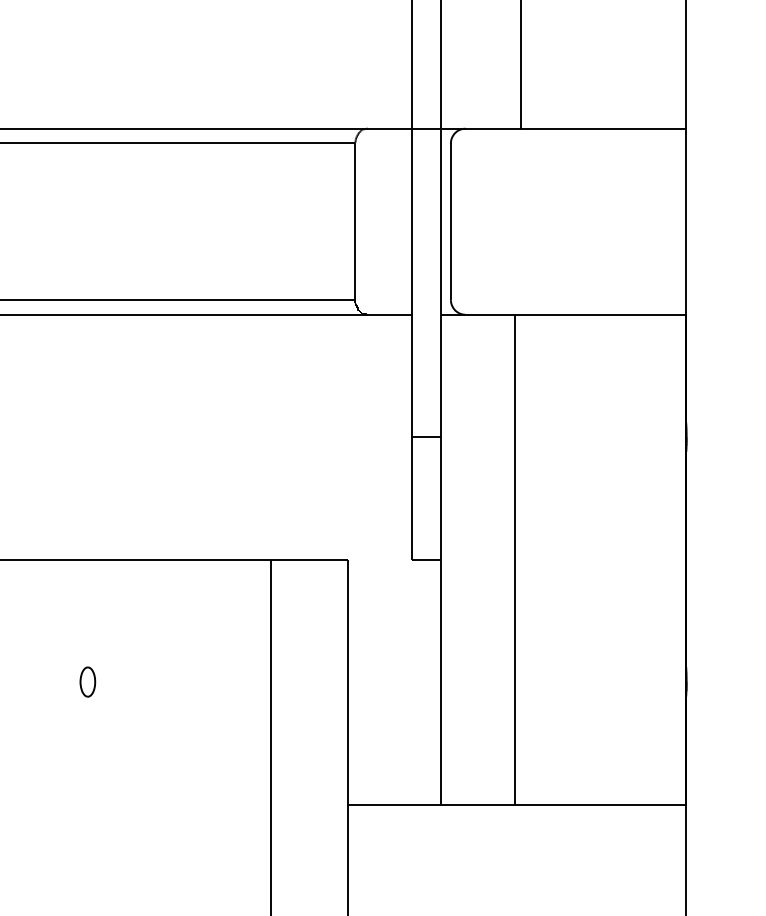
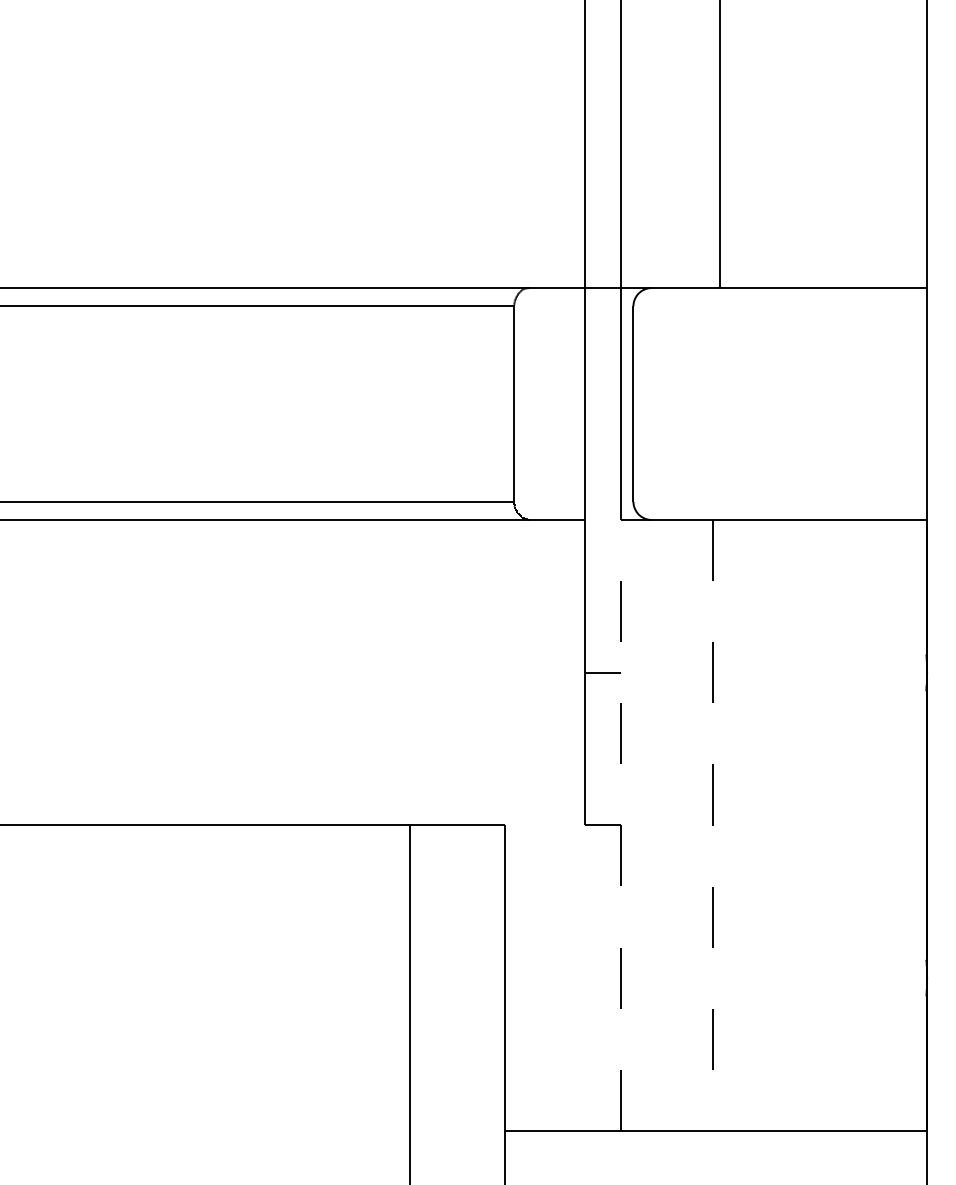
line: (441, 558) -> (621, 824), solid -> dashed
line: (514, 559) -> (712, 825), solid -> dashed
part: (87, 681) -> (180, 977), removed

